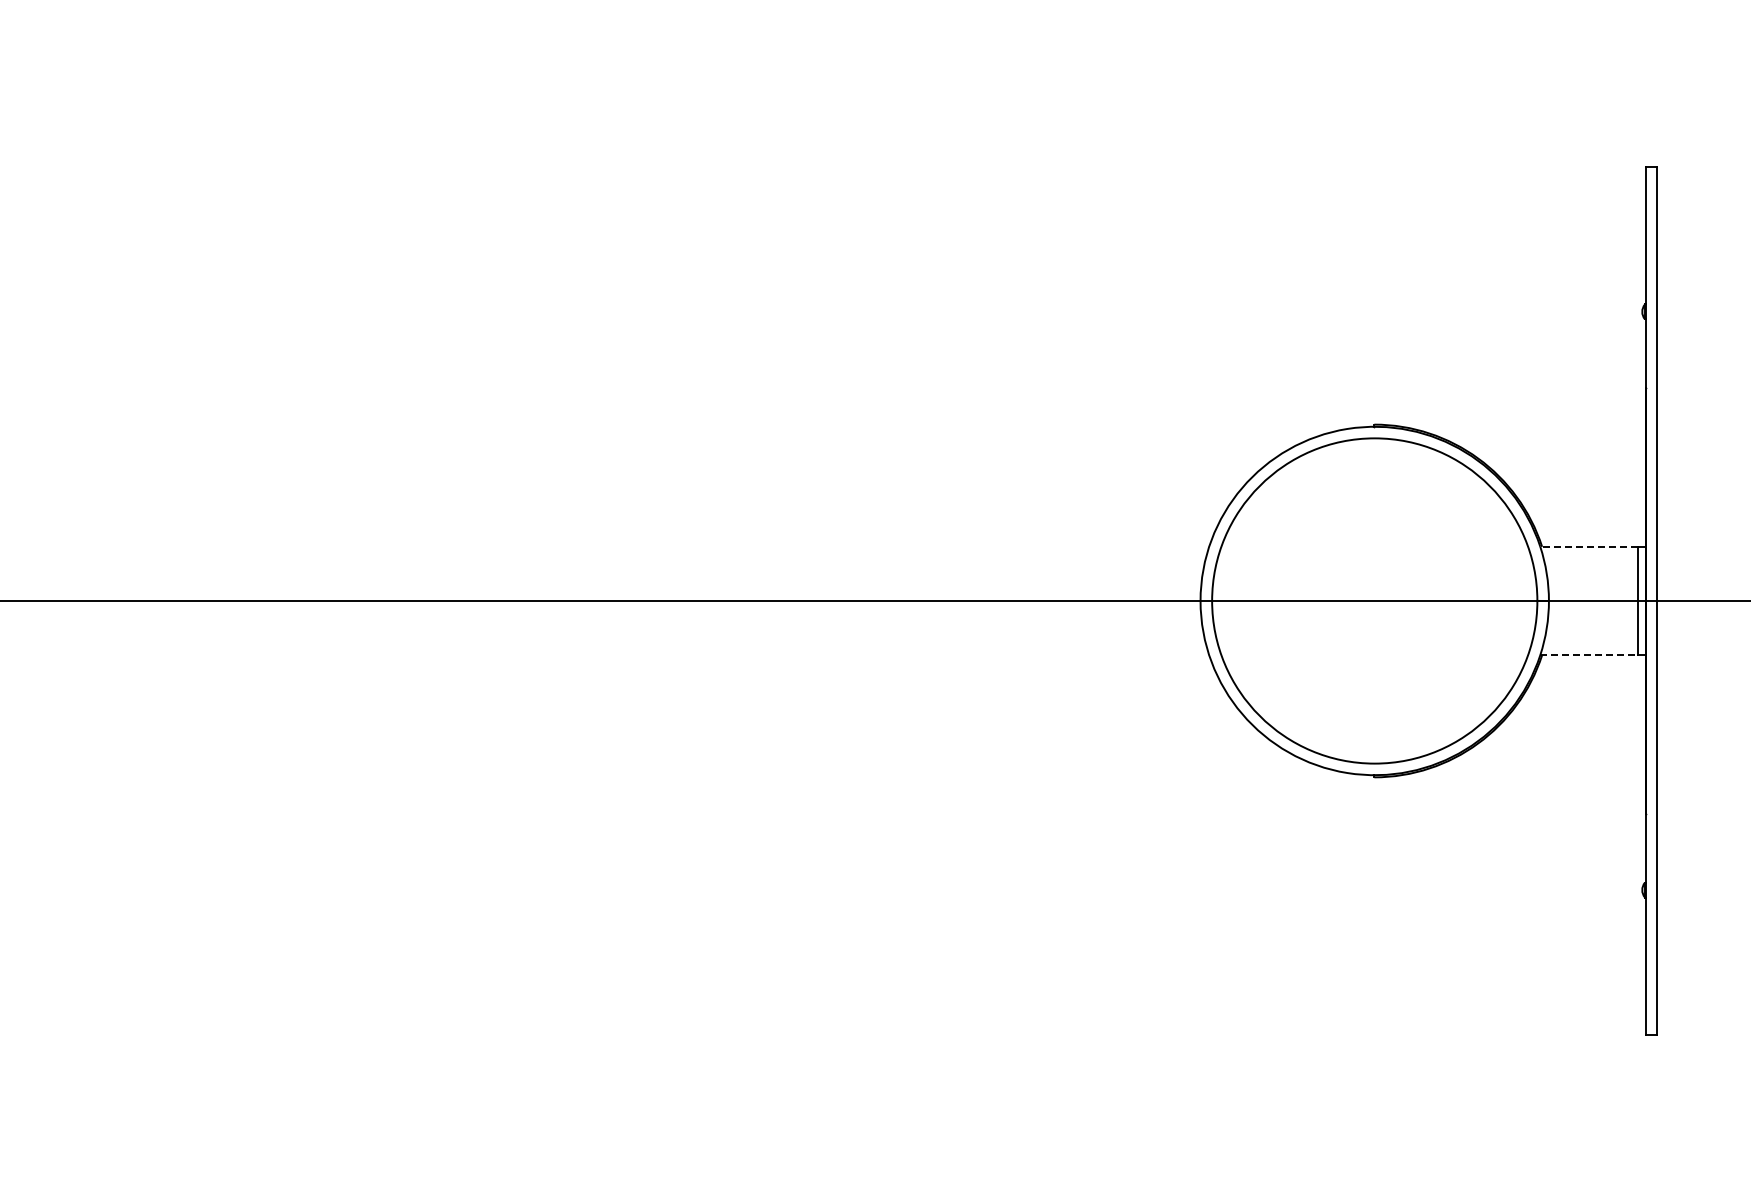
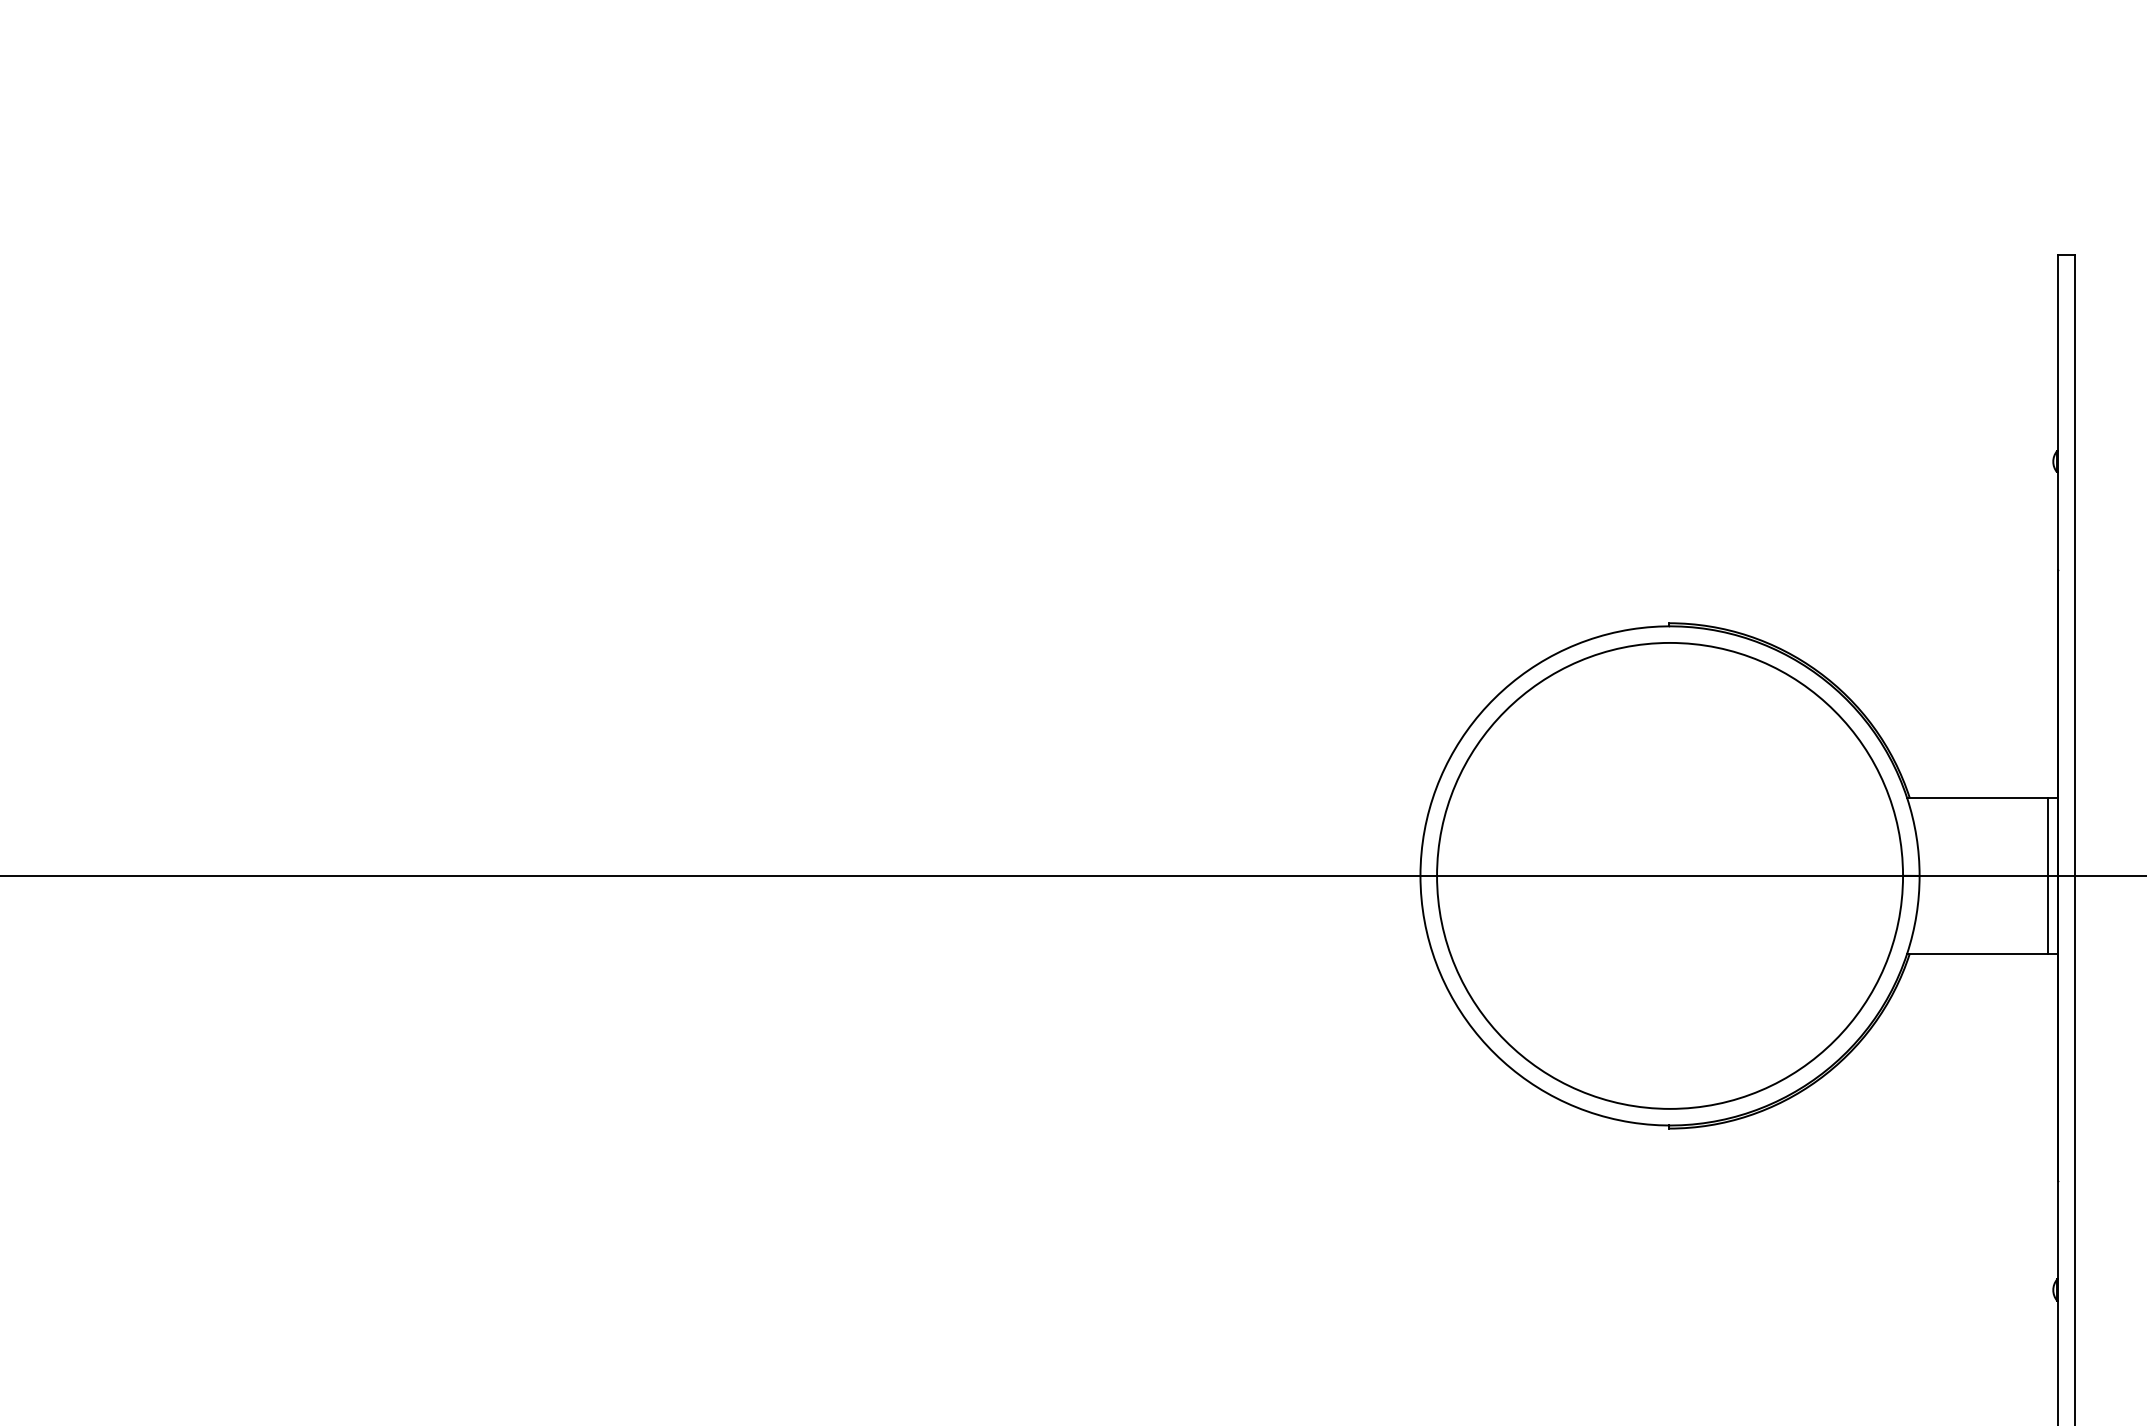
line: (1589, 546) -> (1977, 797), dashed -> solid
line: (1589, 655) -> (1977, 954), dashed -> solid

